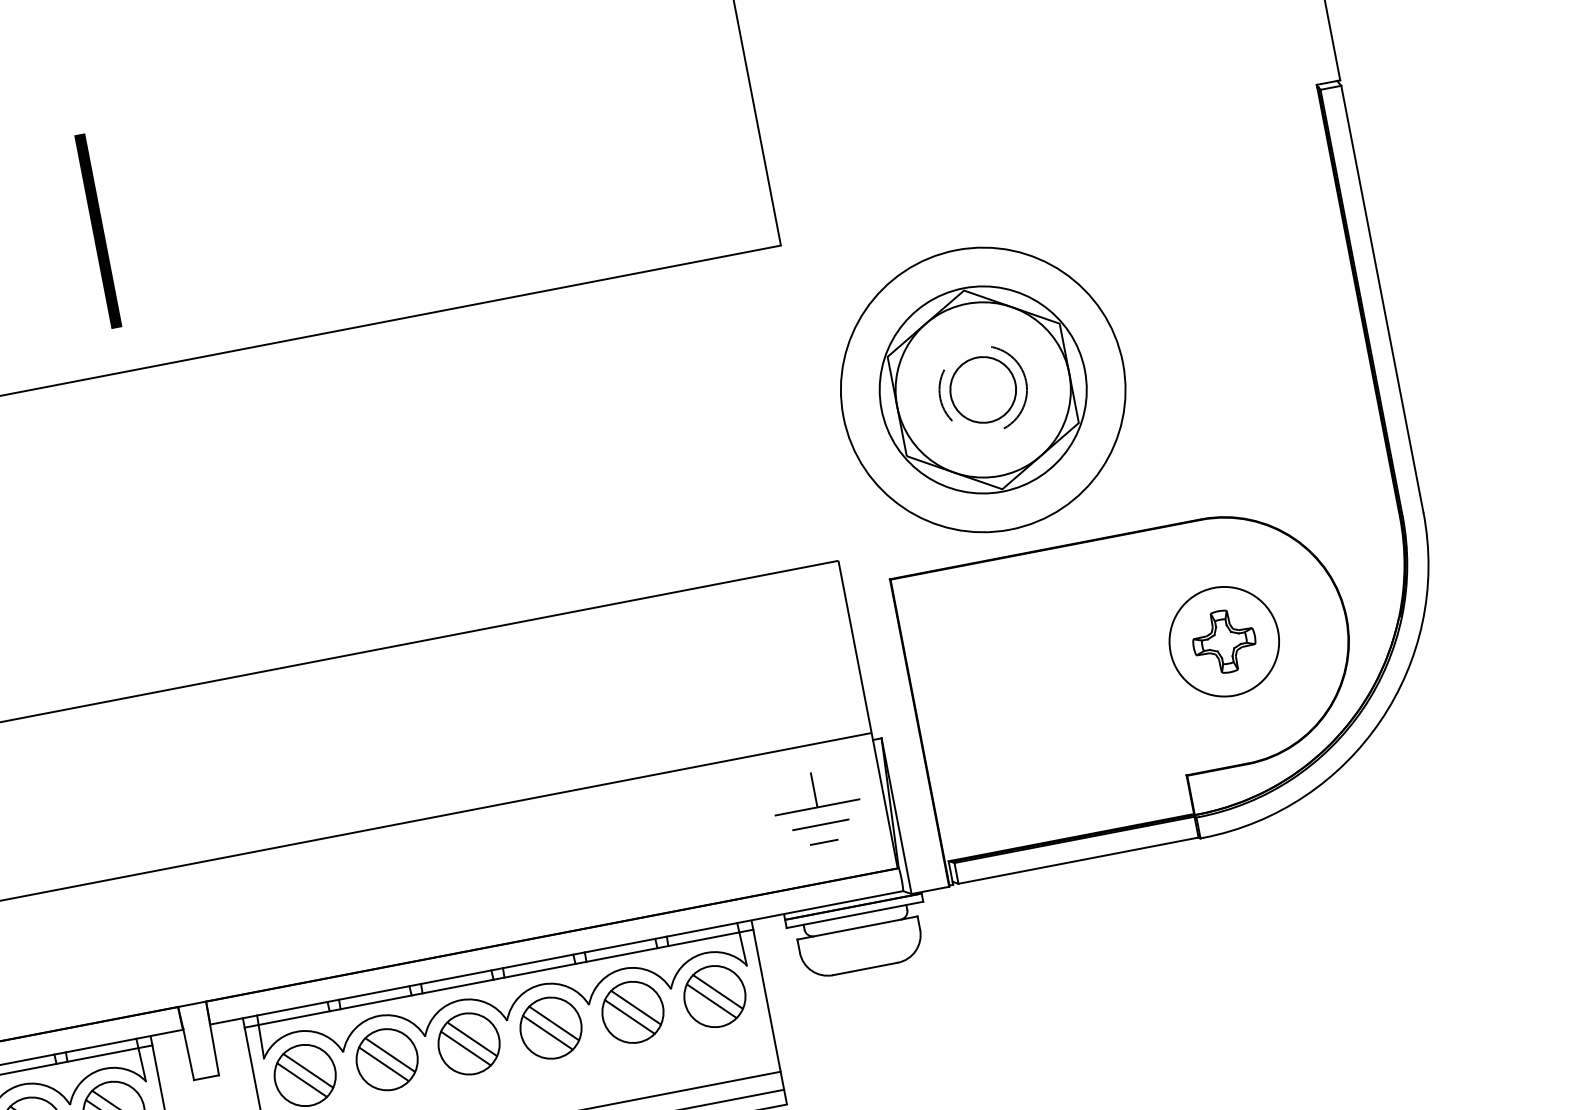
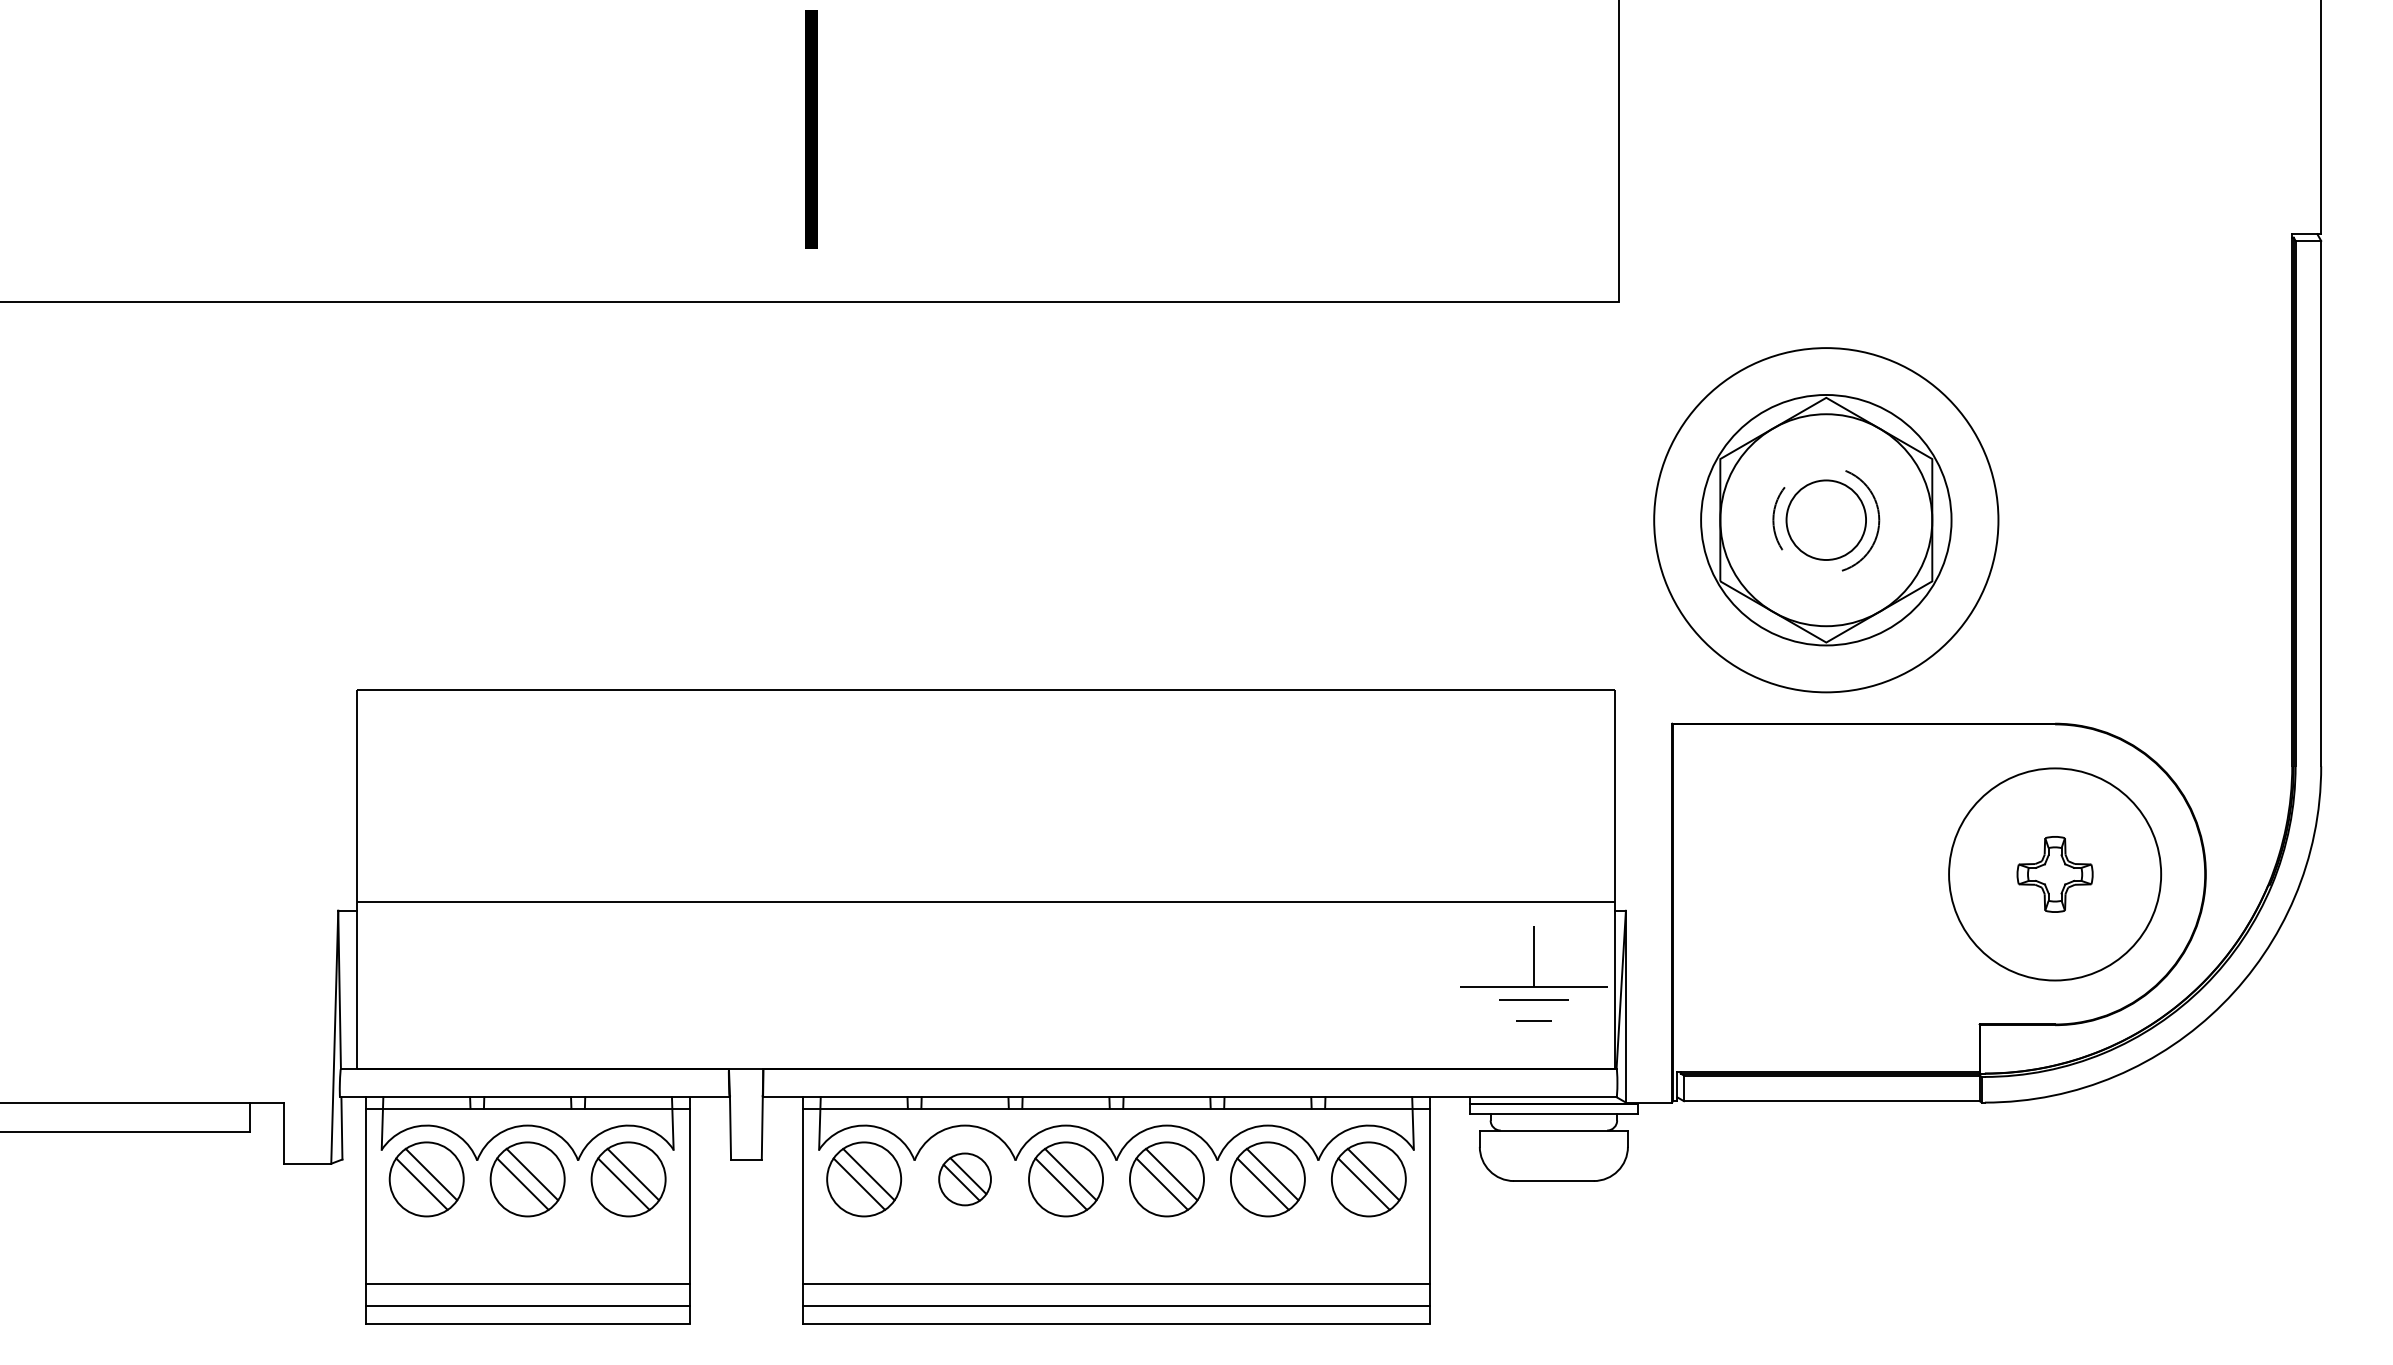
circle: (1223, 641) -> (2054, 874), size x1.6
part: (813, 789) -> (1533, 956), size x1.4
part: (386, 1059) -> (964, 1179), size x0.7

